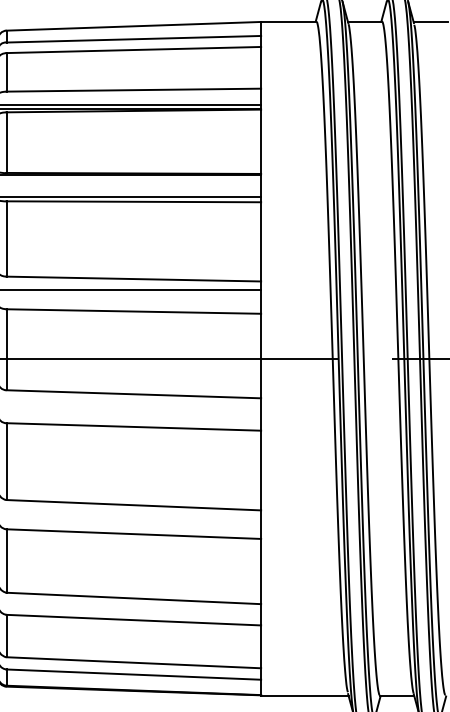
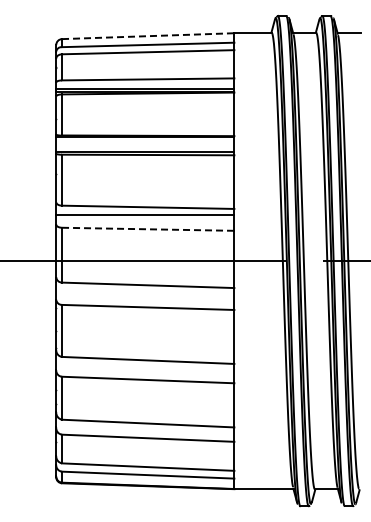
line: (134, 26) -> (148, 36), solid -> dashed
line: (134, 311) -> (148, 229), solid -> dashed

